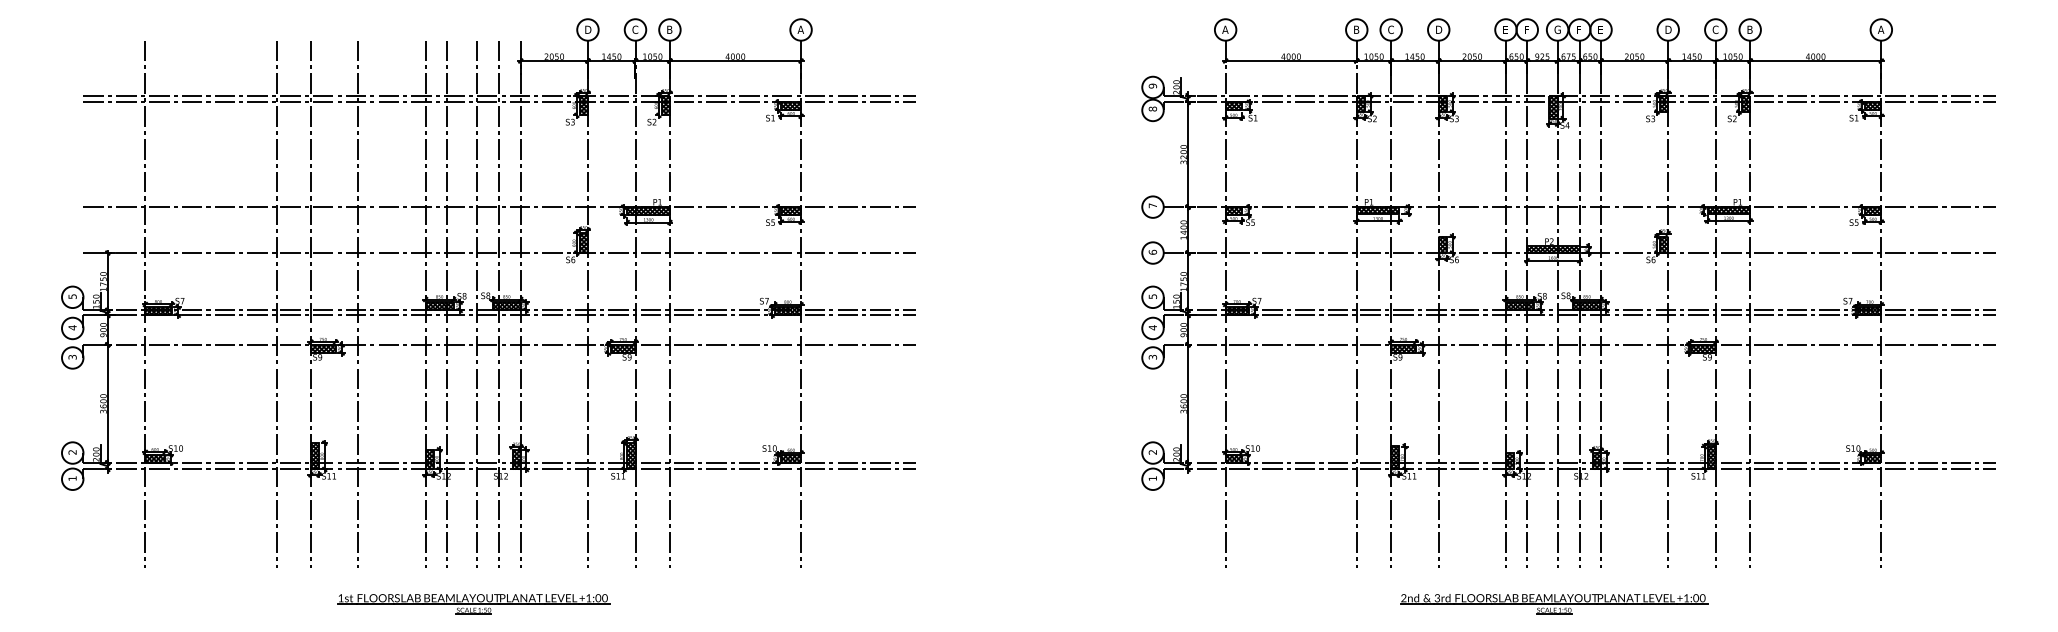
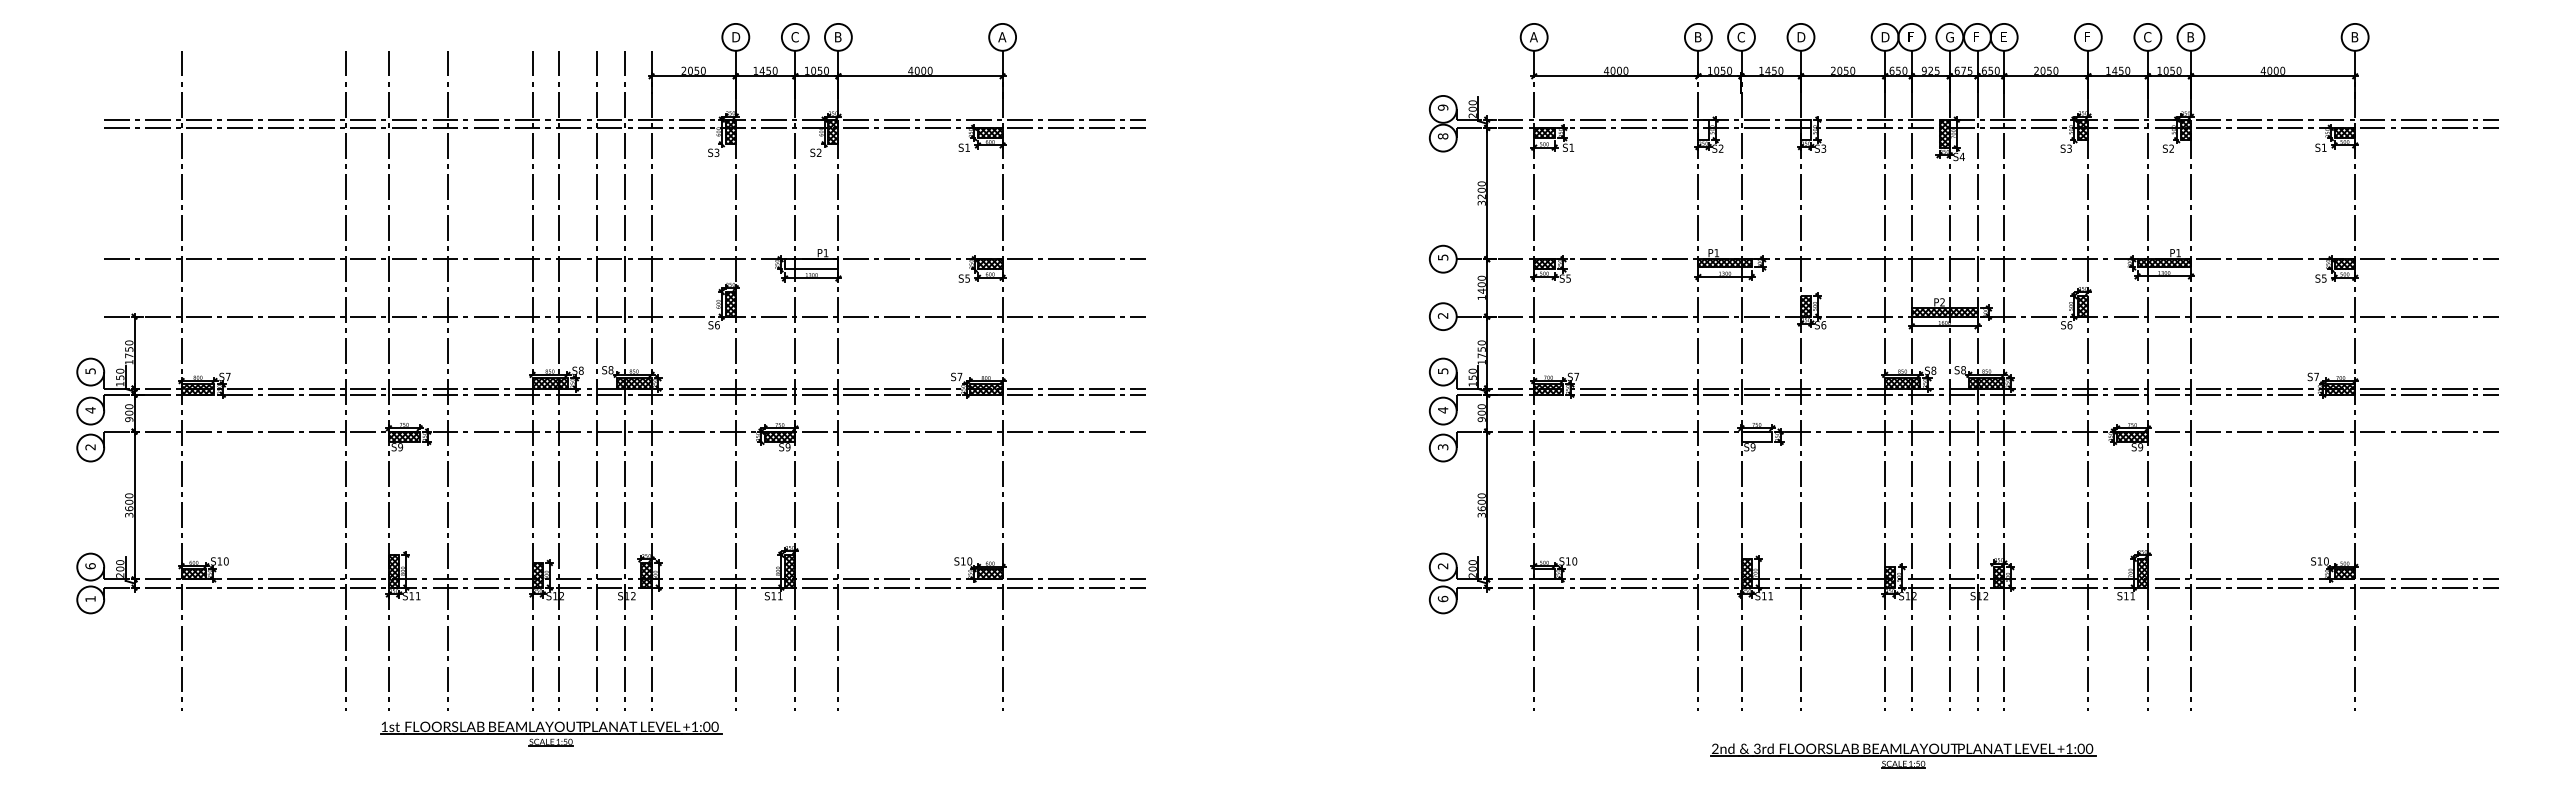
text: (1506, 30) -> (1885, 37), E -> D
text: (1668, 30) -> (2088, 37), D -> F
text: (1880, 30) -> (2354, 37), A -> B
hatch: (1360, 103) -> (1703, 129), removed
hatch: (1443, 103) -> (1806, 129), removed
text: (1153, 205) -> (1443, 257), 7 -> 5
hatch: (648, 211) -> (811, 264), removed
text: (1152, 252) -> (1442, 315), 6 -> 2
hatch: (1403, 348) -> (1756, 436), removed
text: (72, 357) -> (90, 447), 3 -> 2
text: (72, 452) -> (90, 566), 2 -> 6
hatch: (1233, 458) -> (1544, 574), removed
text: (1152, 478) -> (1442, 598), 1 -> 6
part: (474, 603) -> (551, 733), moved
part: (1554, 603) -> (1903, 755), moved

